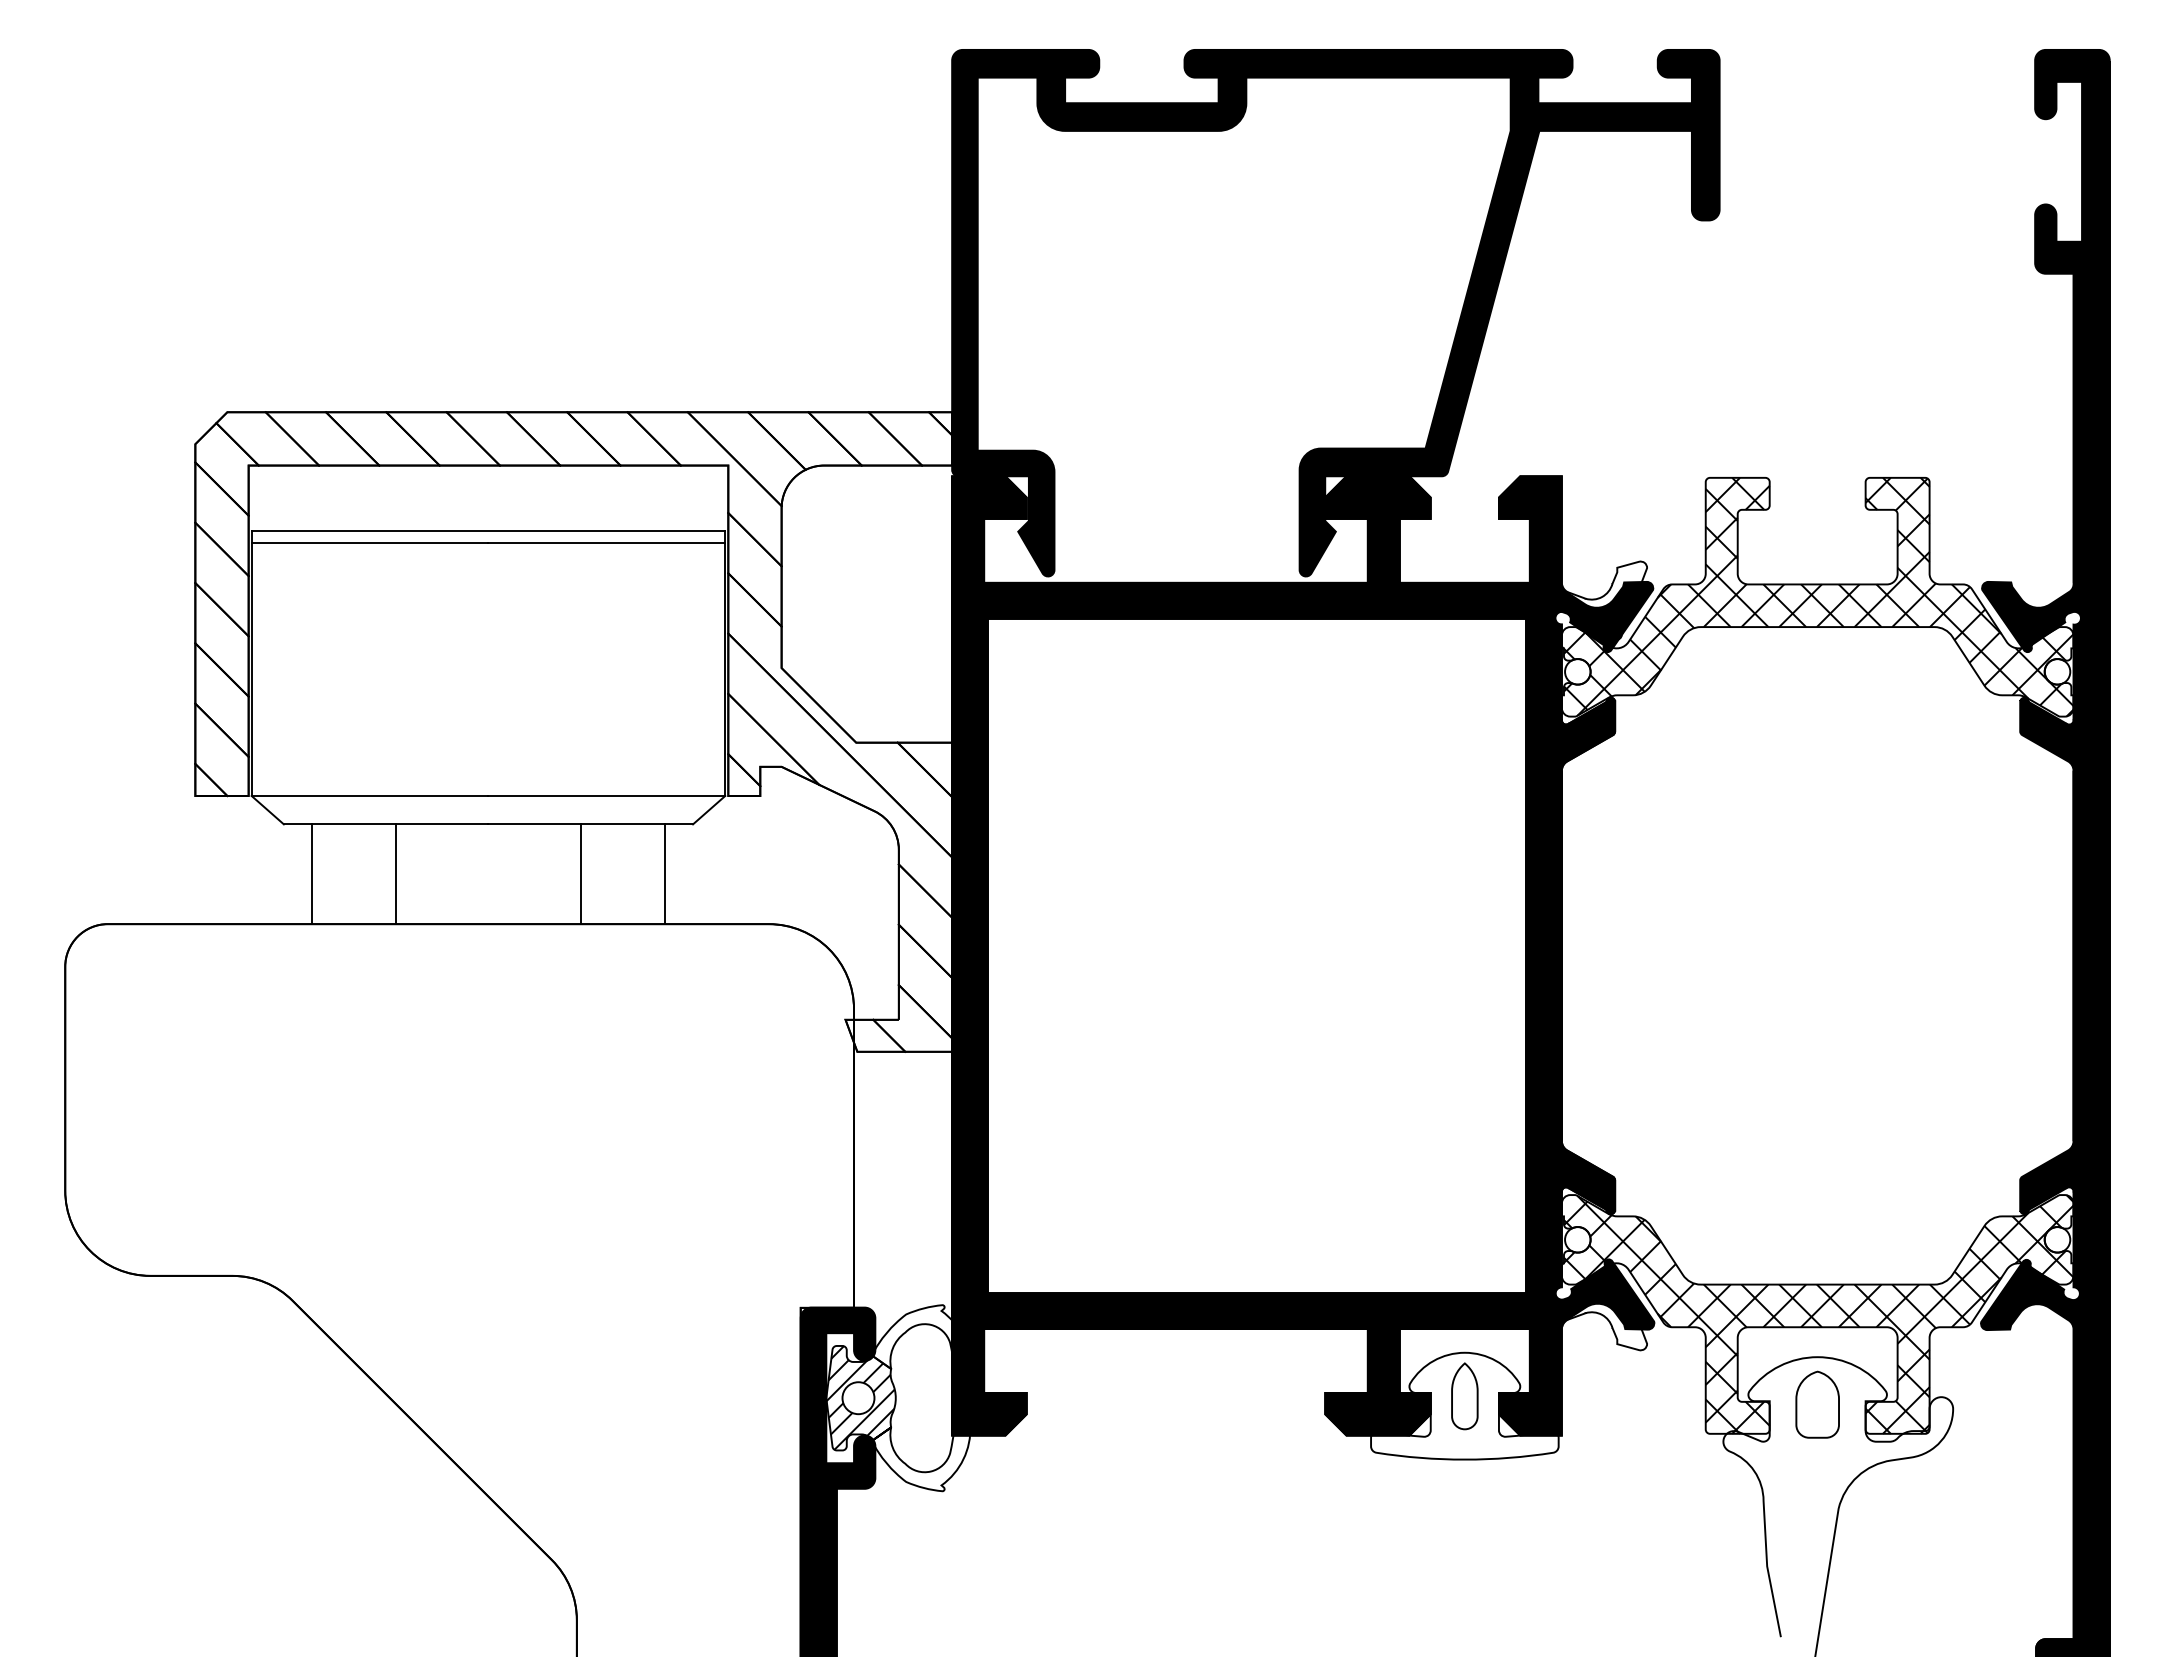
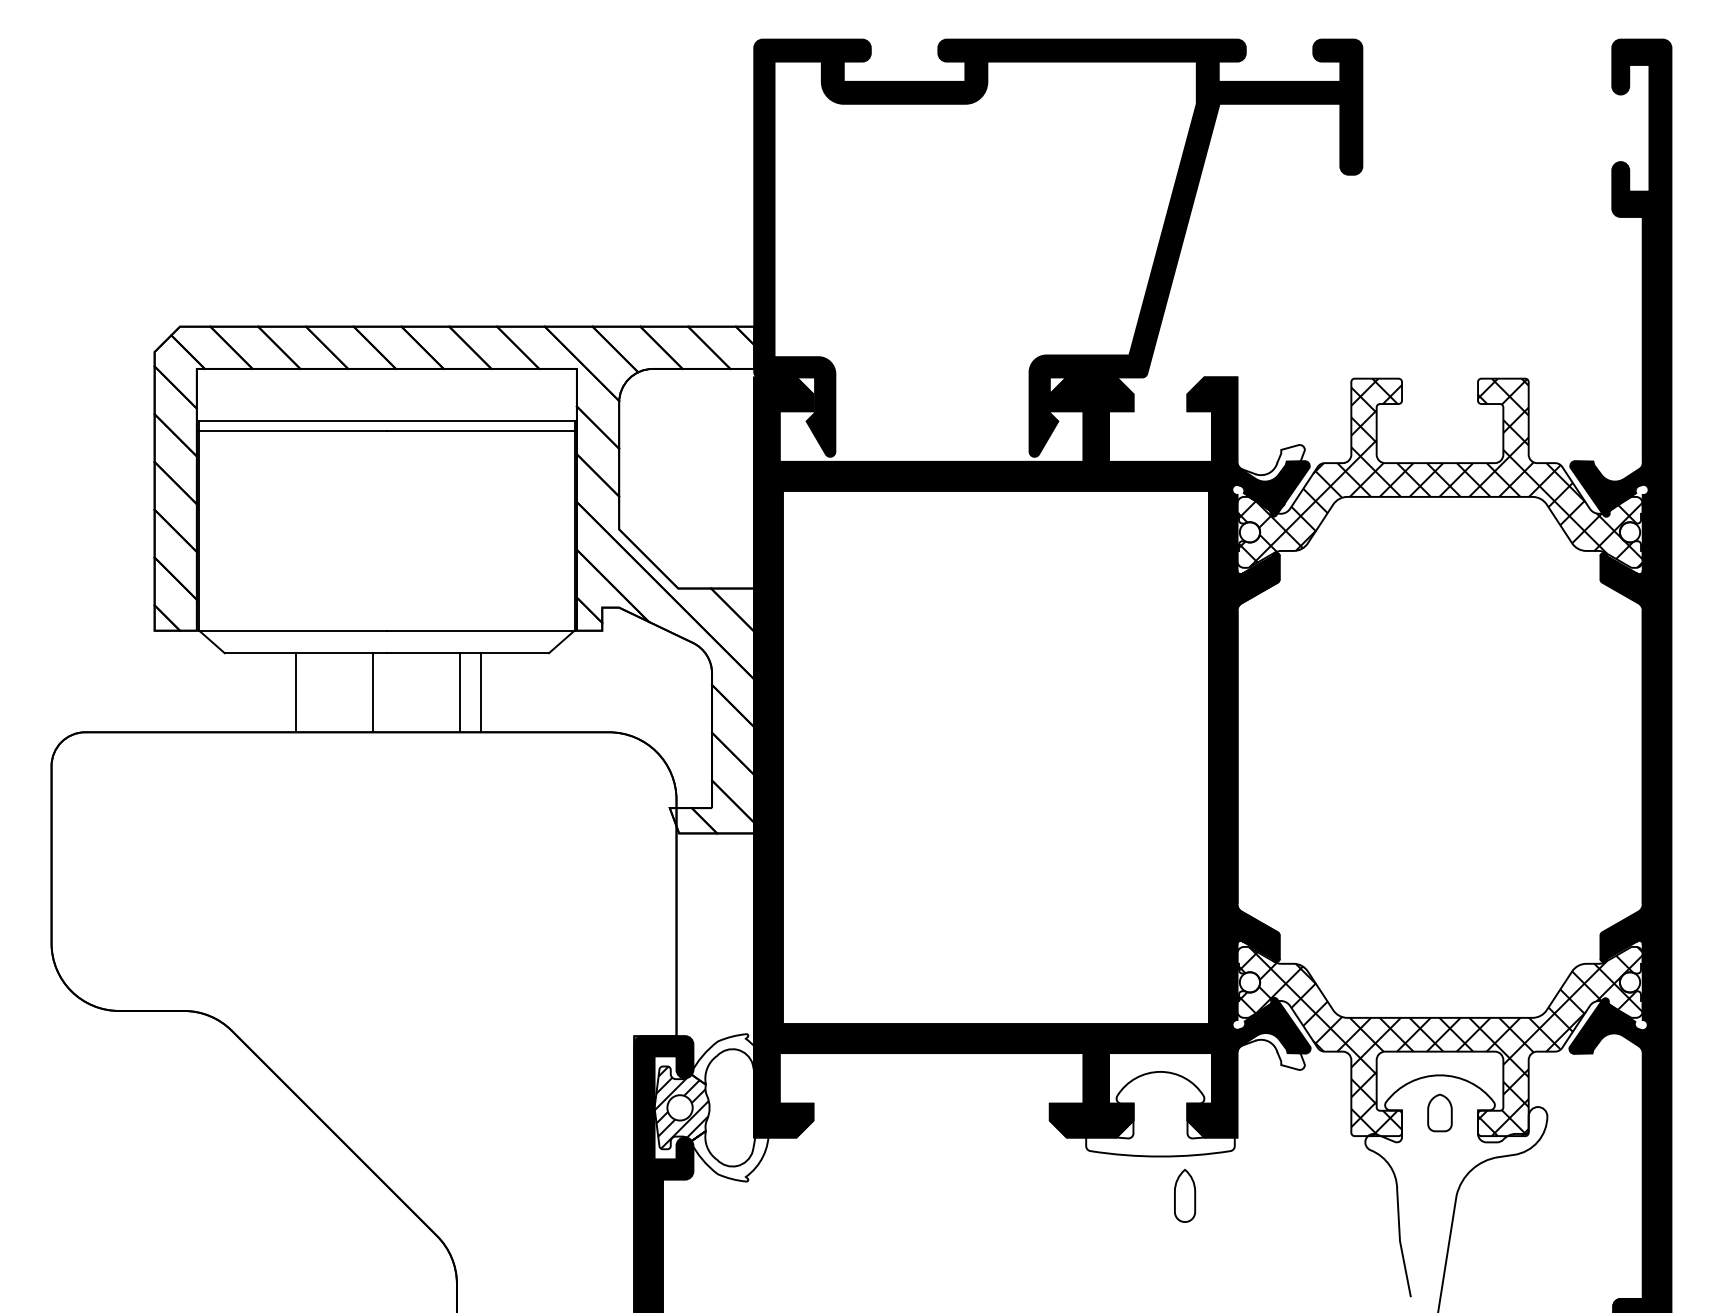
line: (312, 874) -> (295, 692), moved
line: (395, 874) -> (372, 692), moved
line: (664, 874) -> (481, 692), moved
part: (1464, 1396) -> (1184, 1196), moved
part: (1817, 1404) -> (1439, 1112), size x0.7

